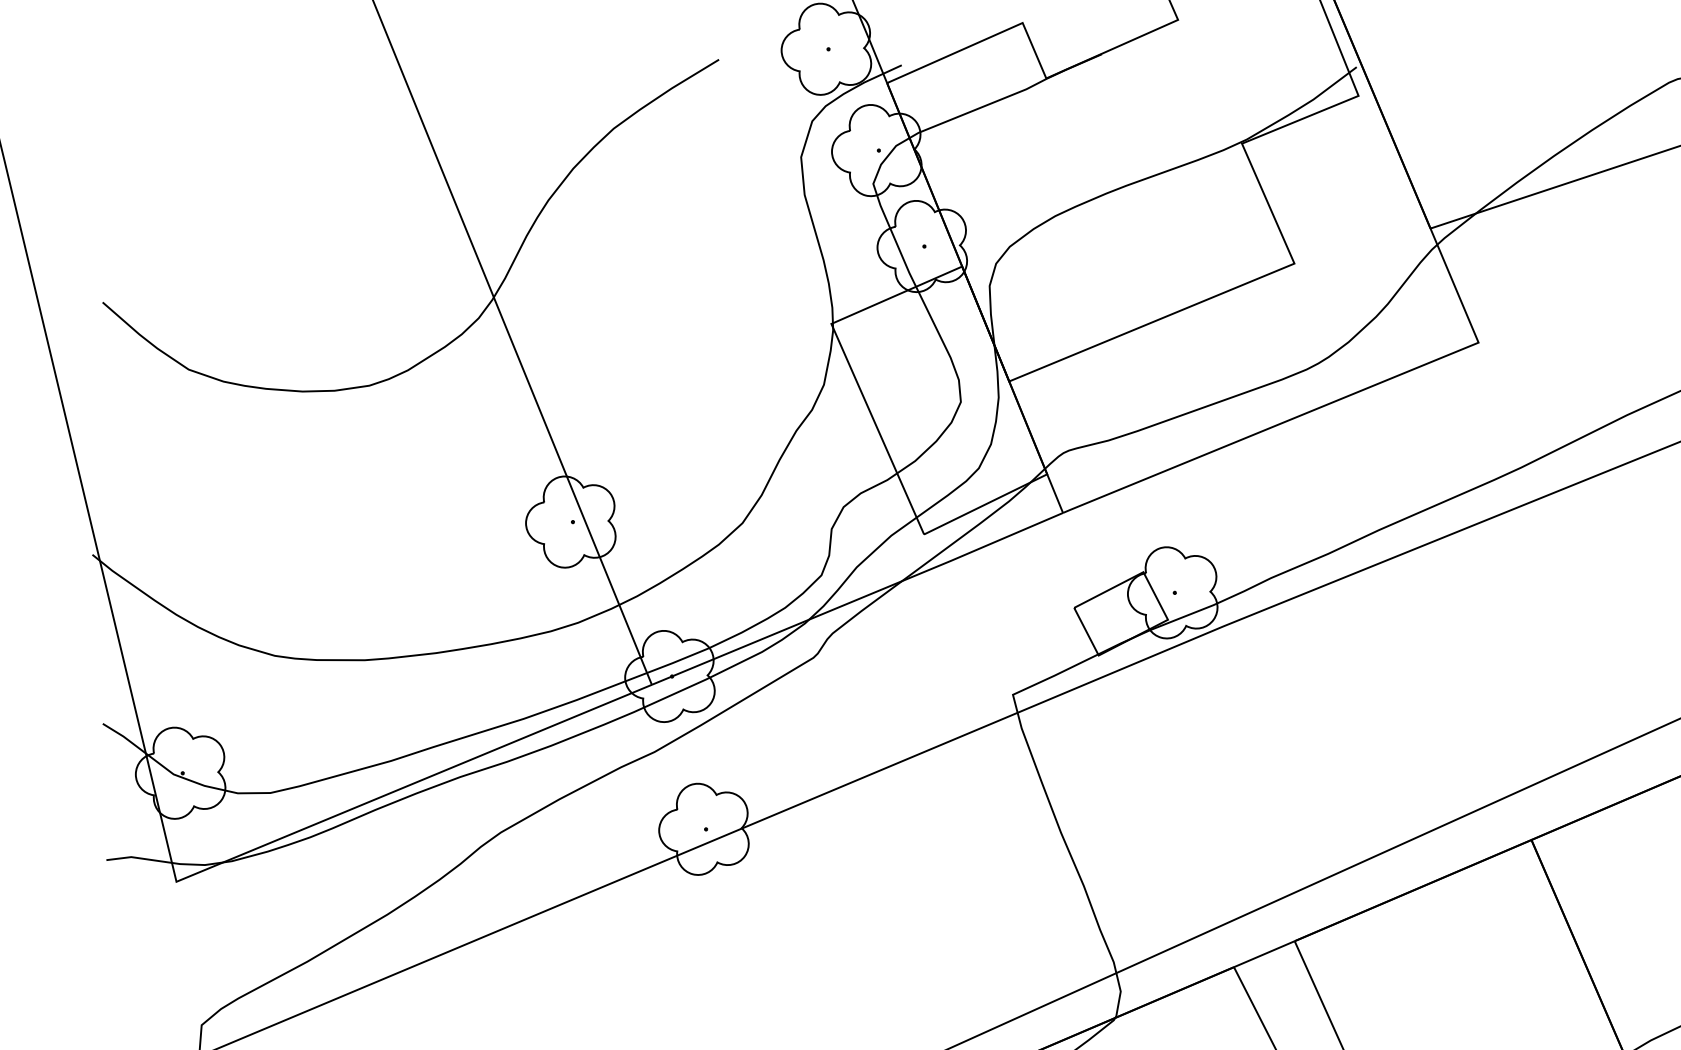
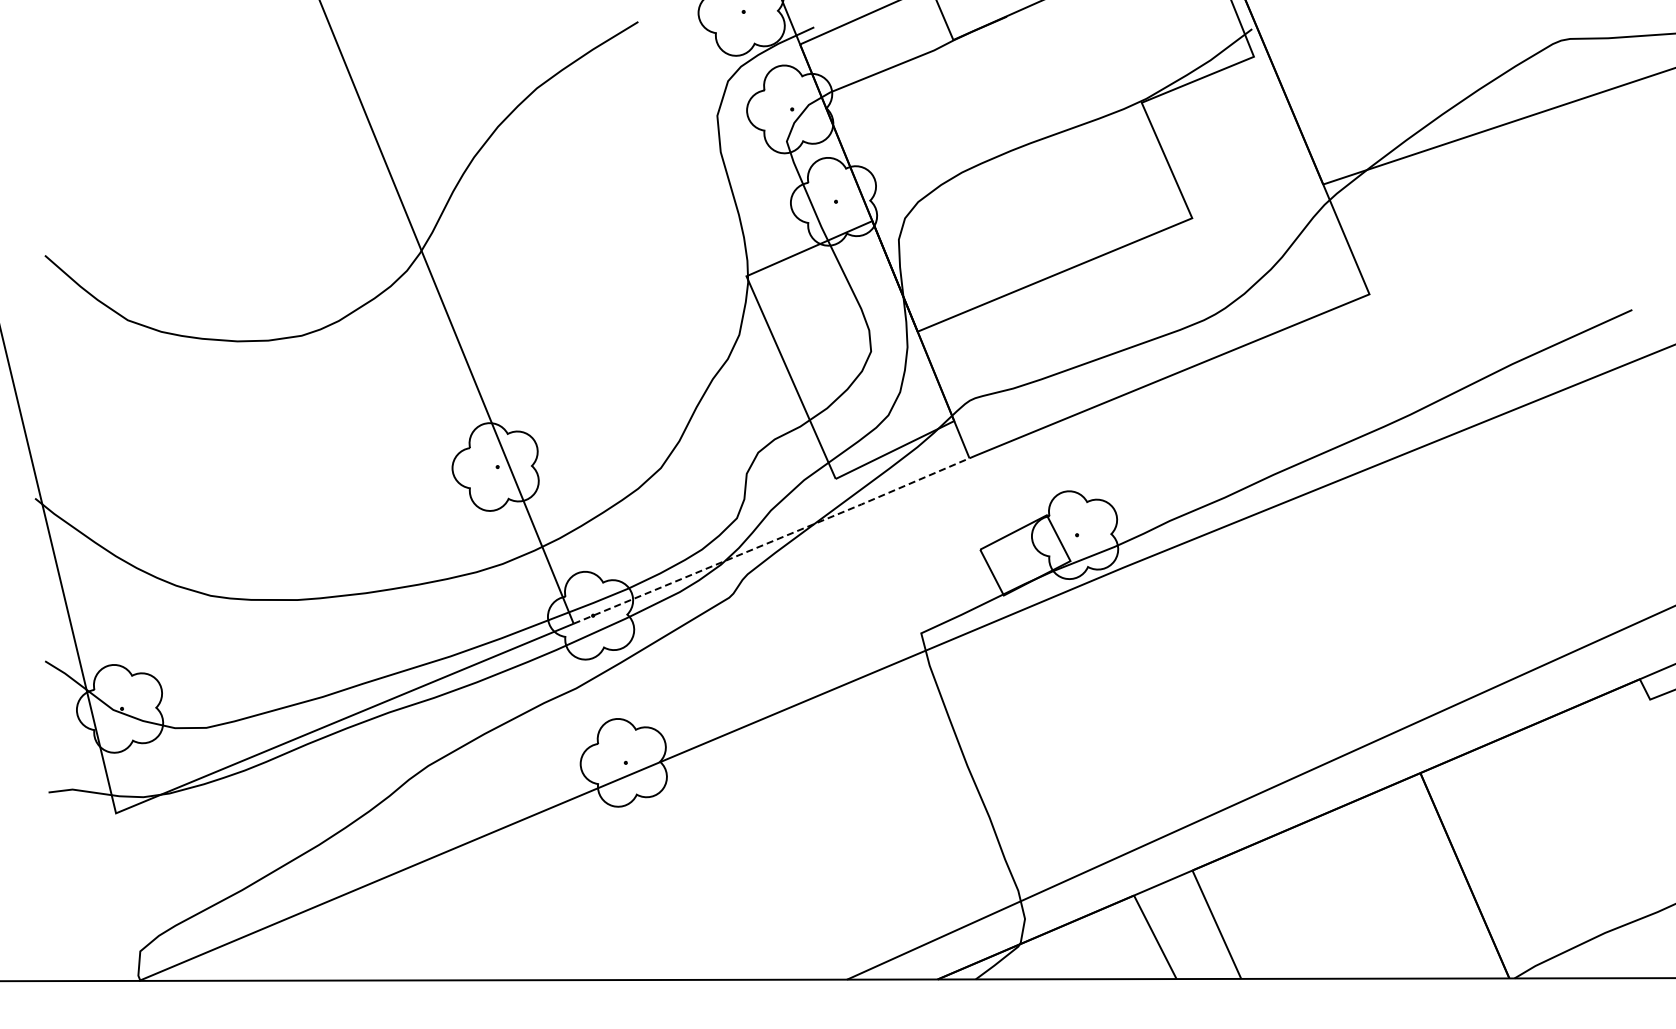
line: (859, 599) -> (773, 541), solid -> dashed

